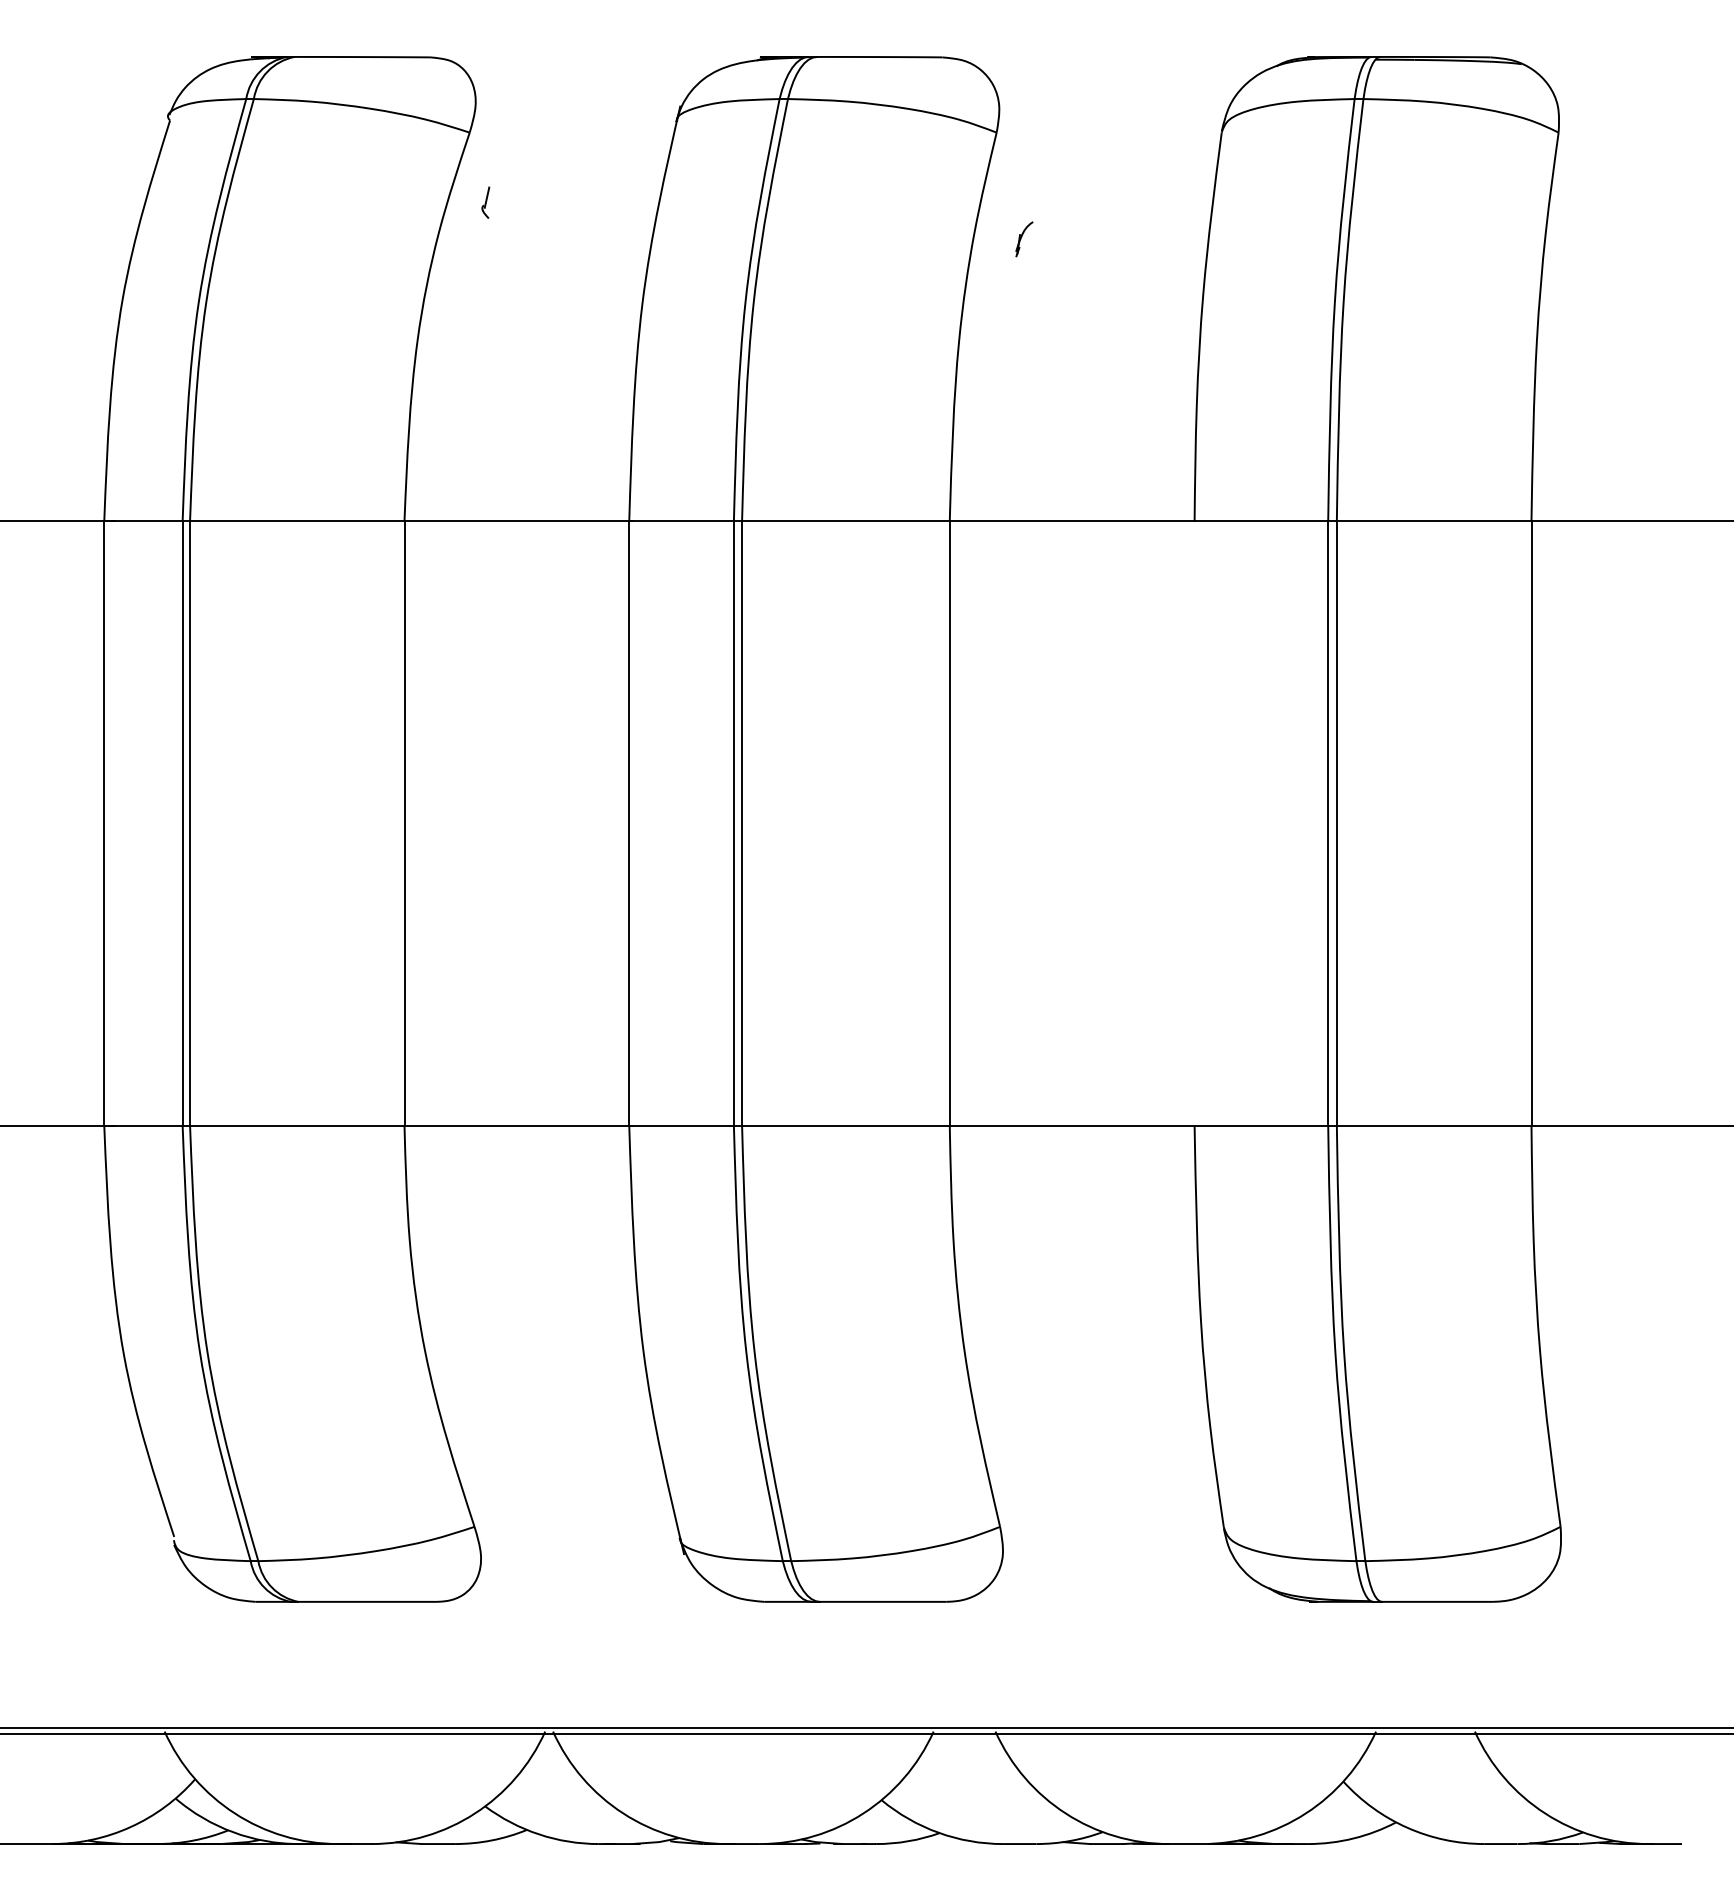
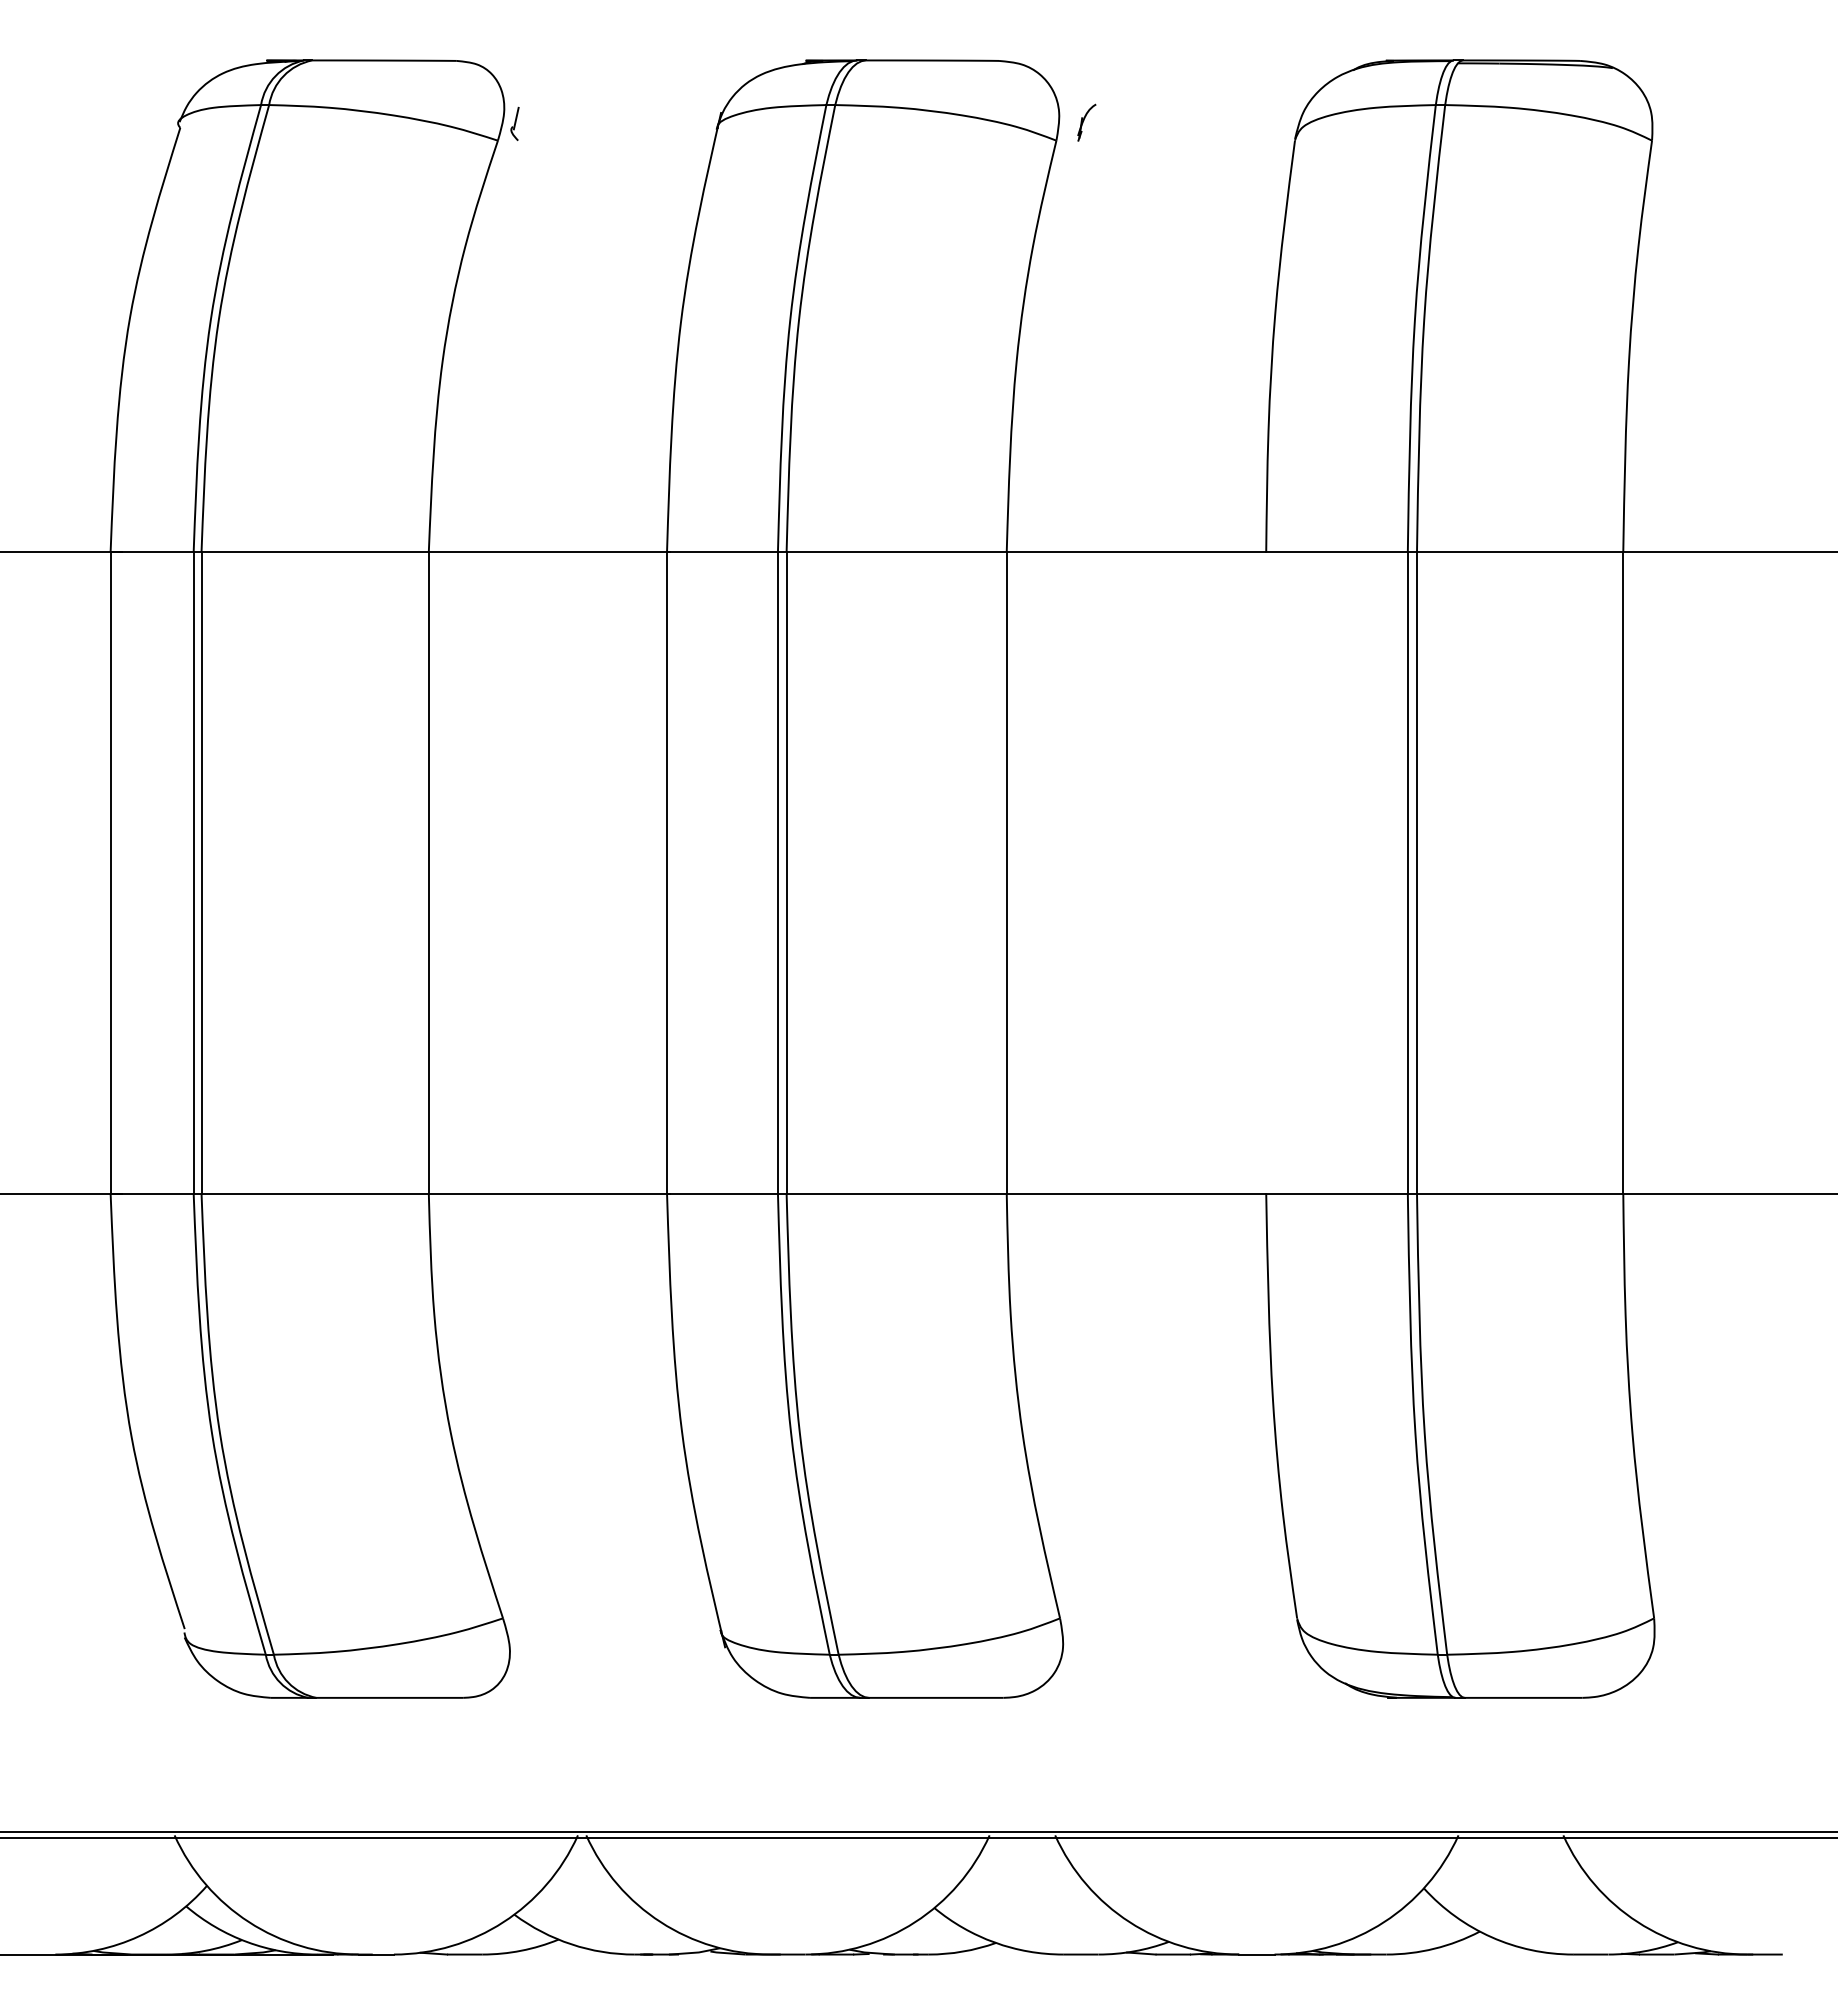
part: (485, 202) -> (514, 123), moved
part: (1024, 239) -> (1086, 122), moved

